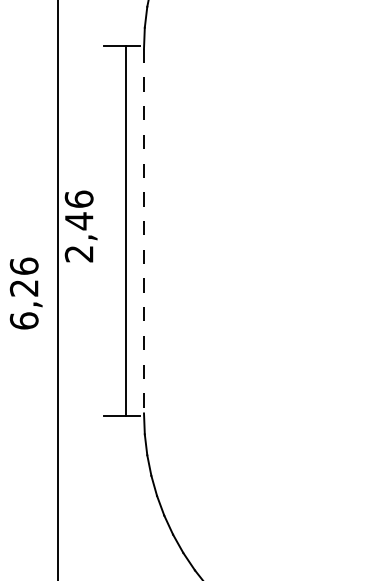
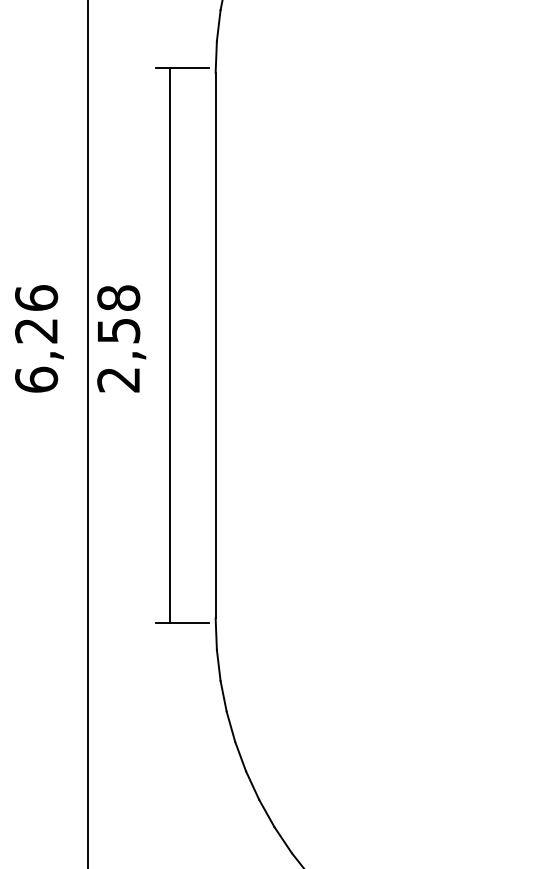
text: (78, 210) -> (117, 314), 2,46 -> 2,58
line: (126, 230) -> (170, 344), moved
line: (144, 231) -> (216, 346), dashed -> solid
text: (25, 293) -> (38, 338), moved

